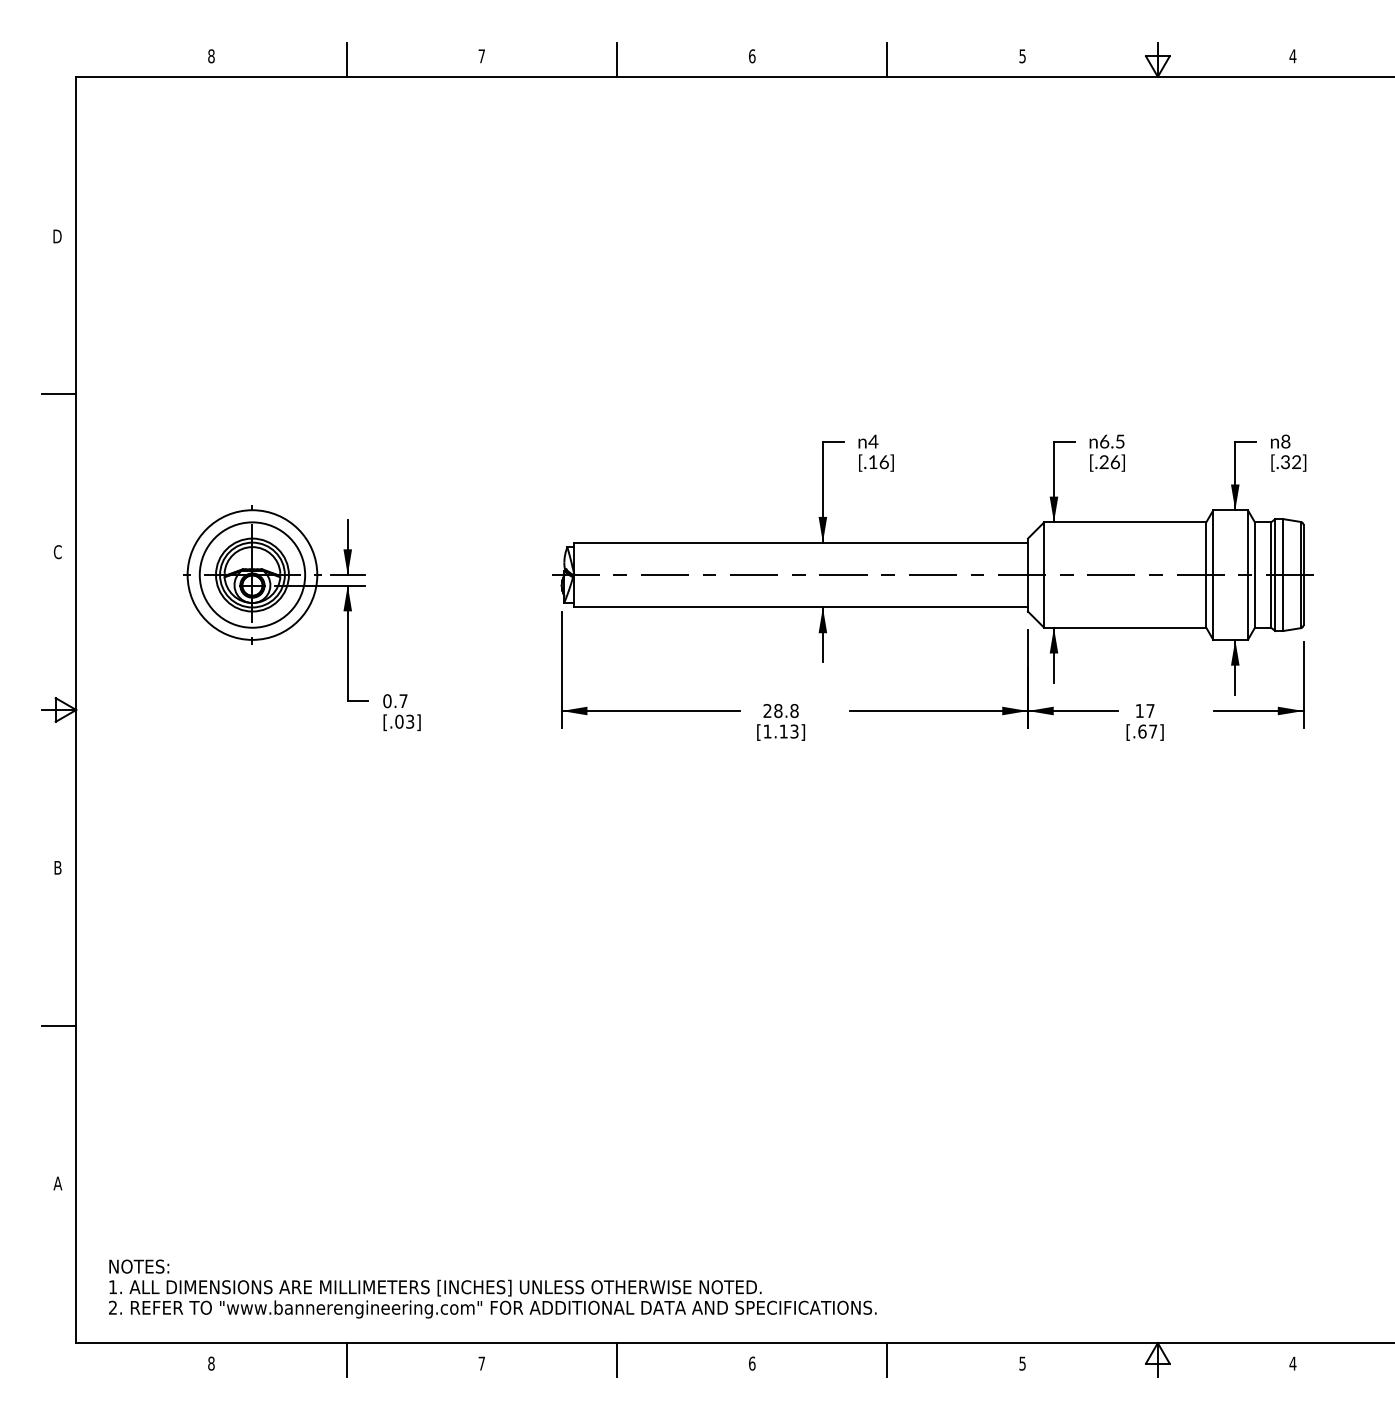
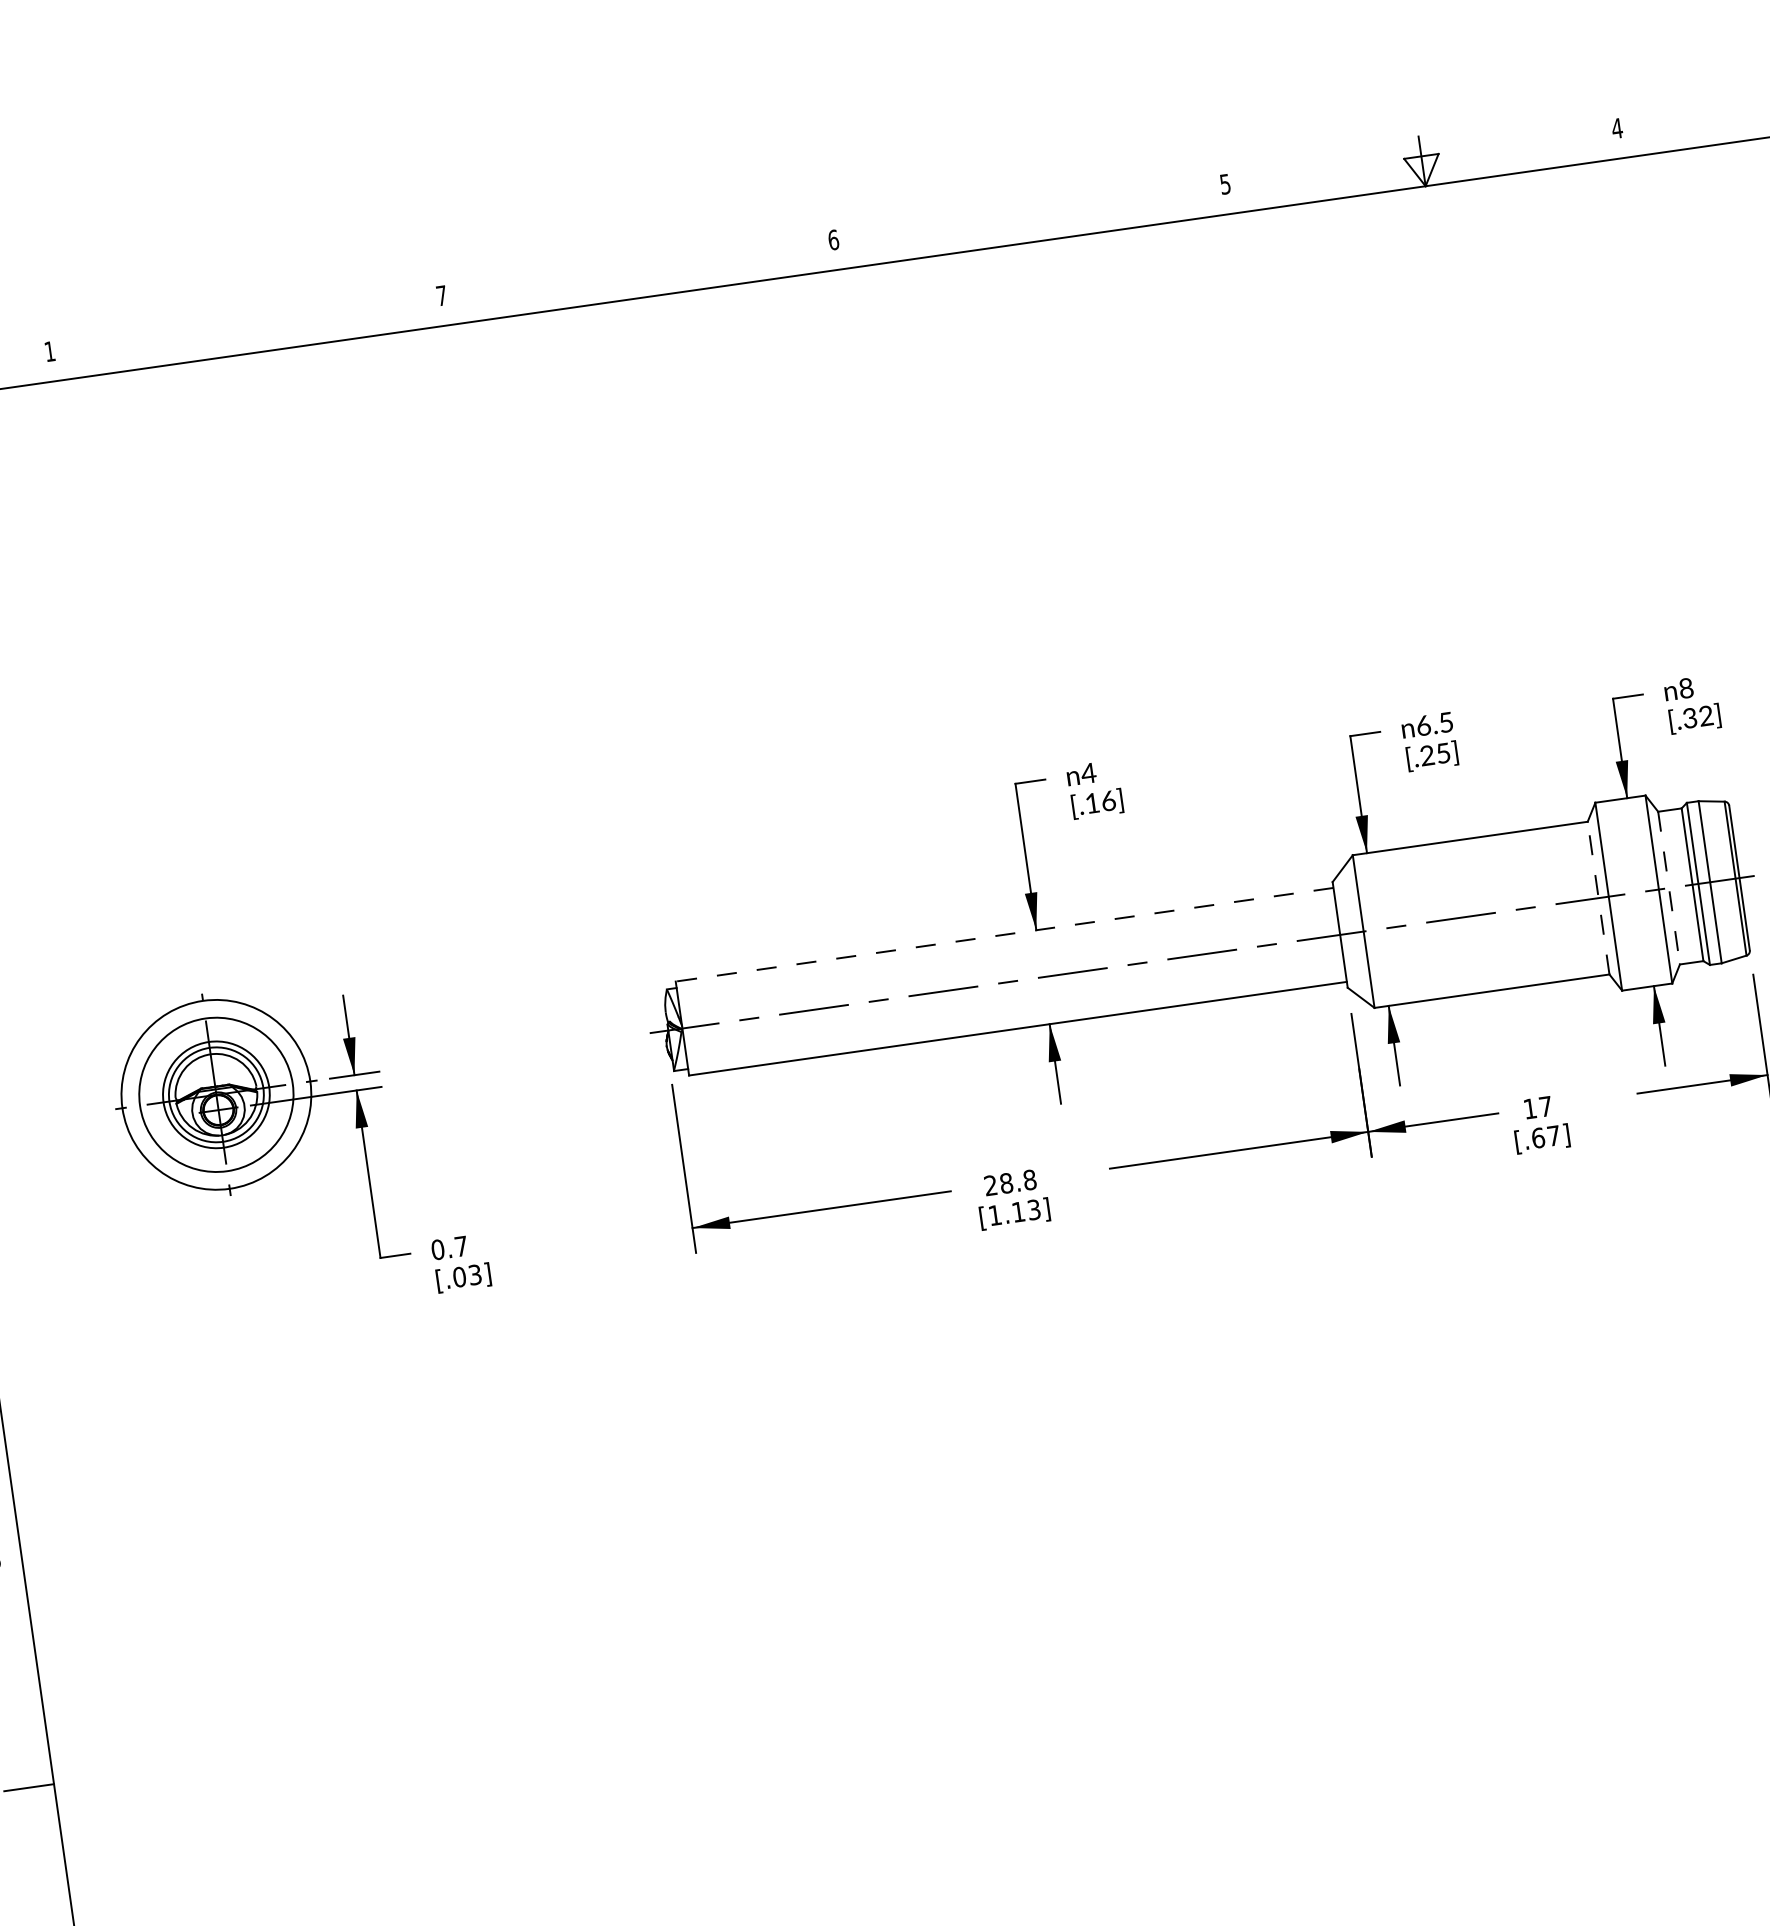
text: (211, 56) -> (50, 351), 8 -> 1
line: (346, 59) -> (246, 328), removed
line: (617, 59) -> (639, 272), removed
line: (887, 59) -> (1030, 216), removed
text: (1114, 461) -> (1442, 752), [.26] -> [.25]
line: (801, 542) -> (1005, 934), solid -> dashed
line: (1206, 575) -> (1598, 898), solid -> dashed
line: (1254, 575) -> (1668, 888), solid -> dashed

